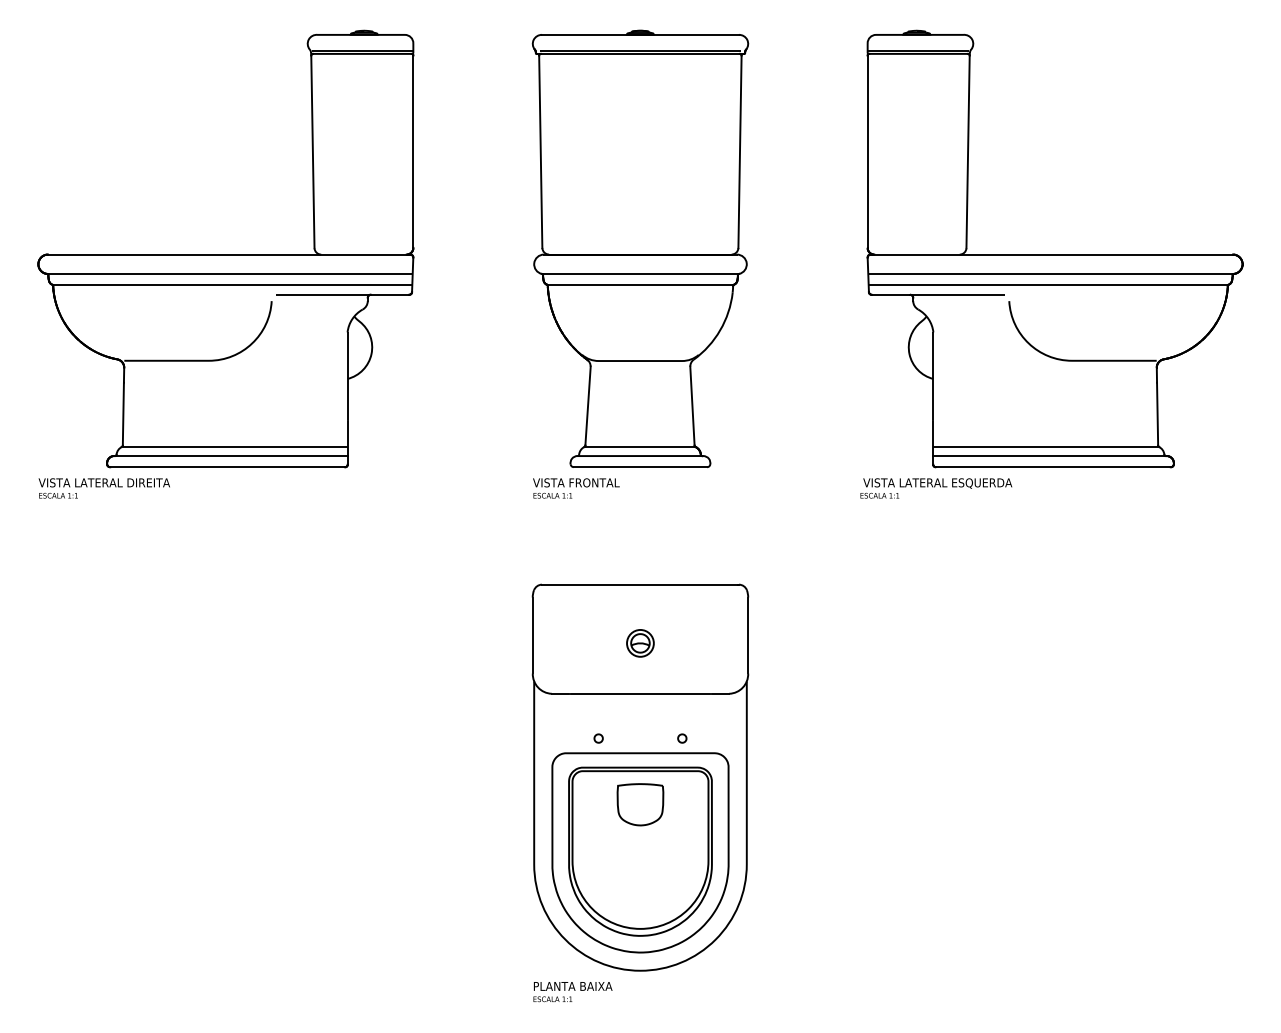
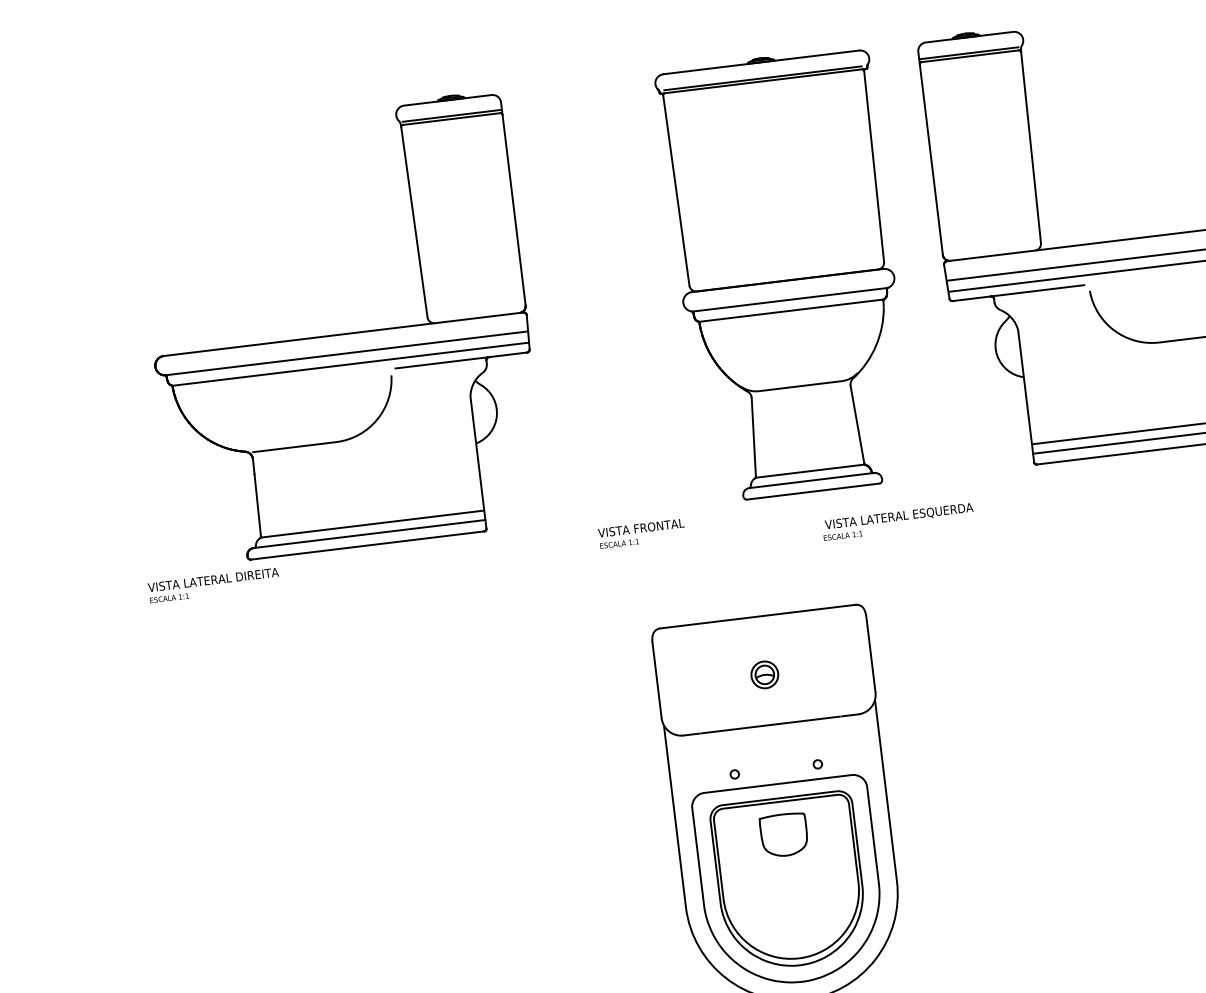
part: (225, 248) -> (339, 328), moved
part: (640, 248) -> (786, 274), moved
text: (576, 488) -> (642, 533), moved
text: (936, 488) -> (898, 521), moved

